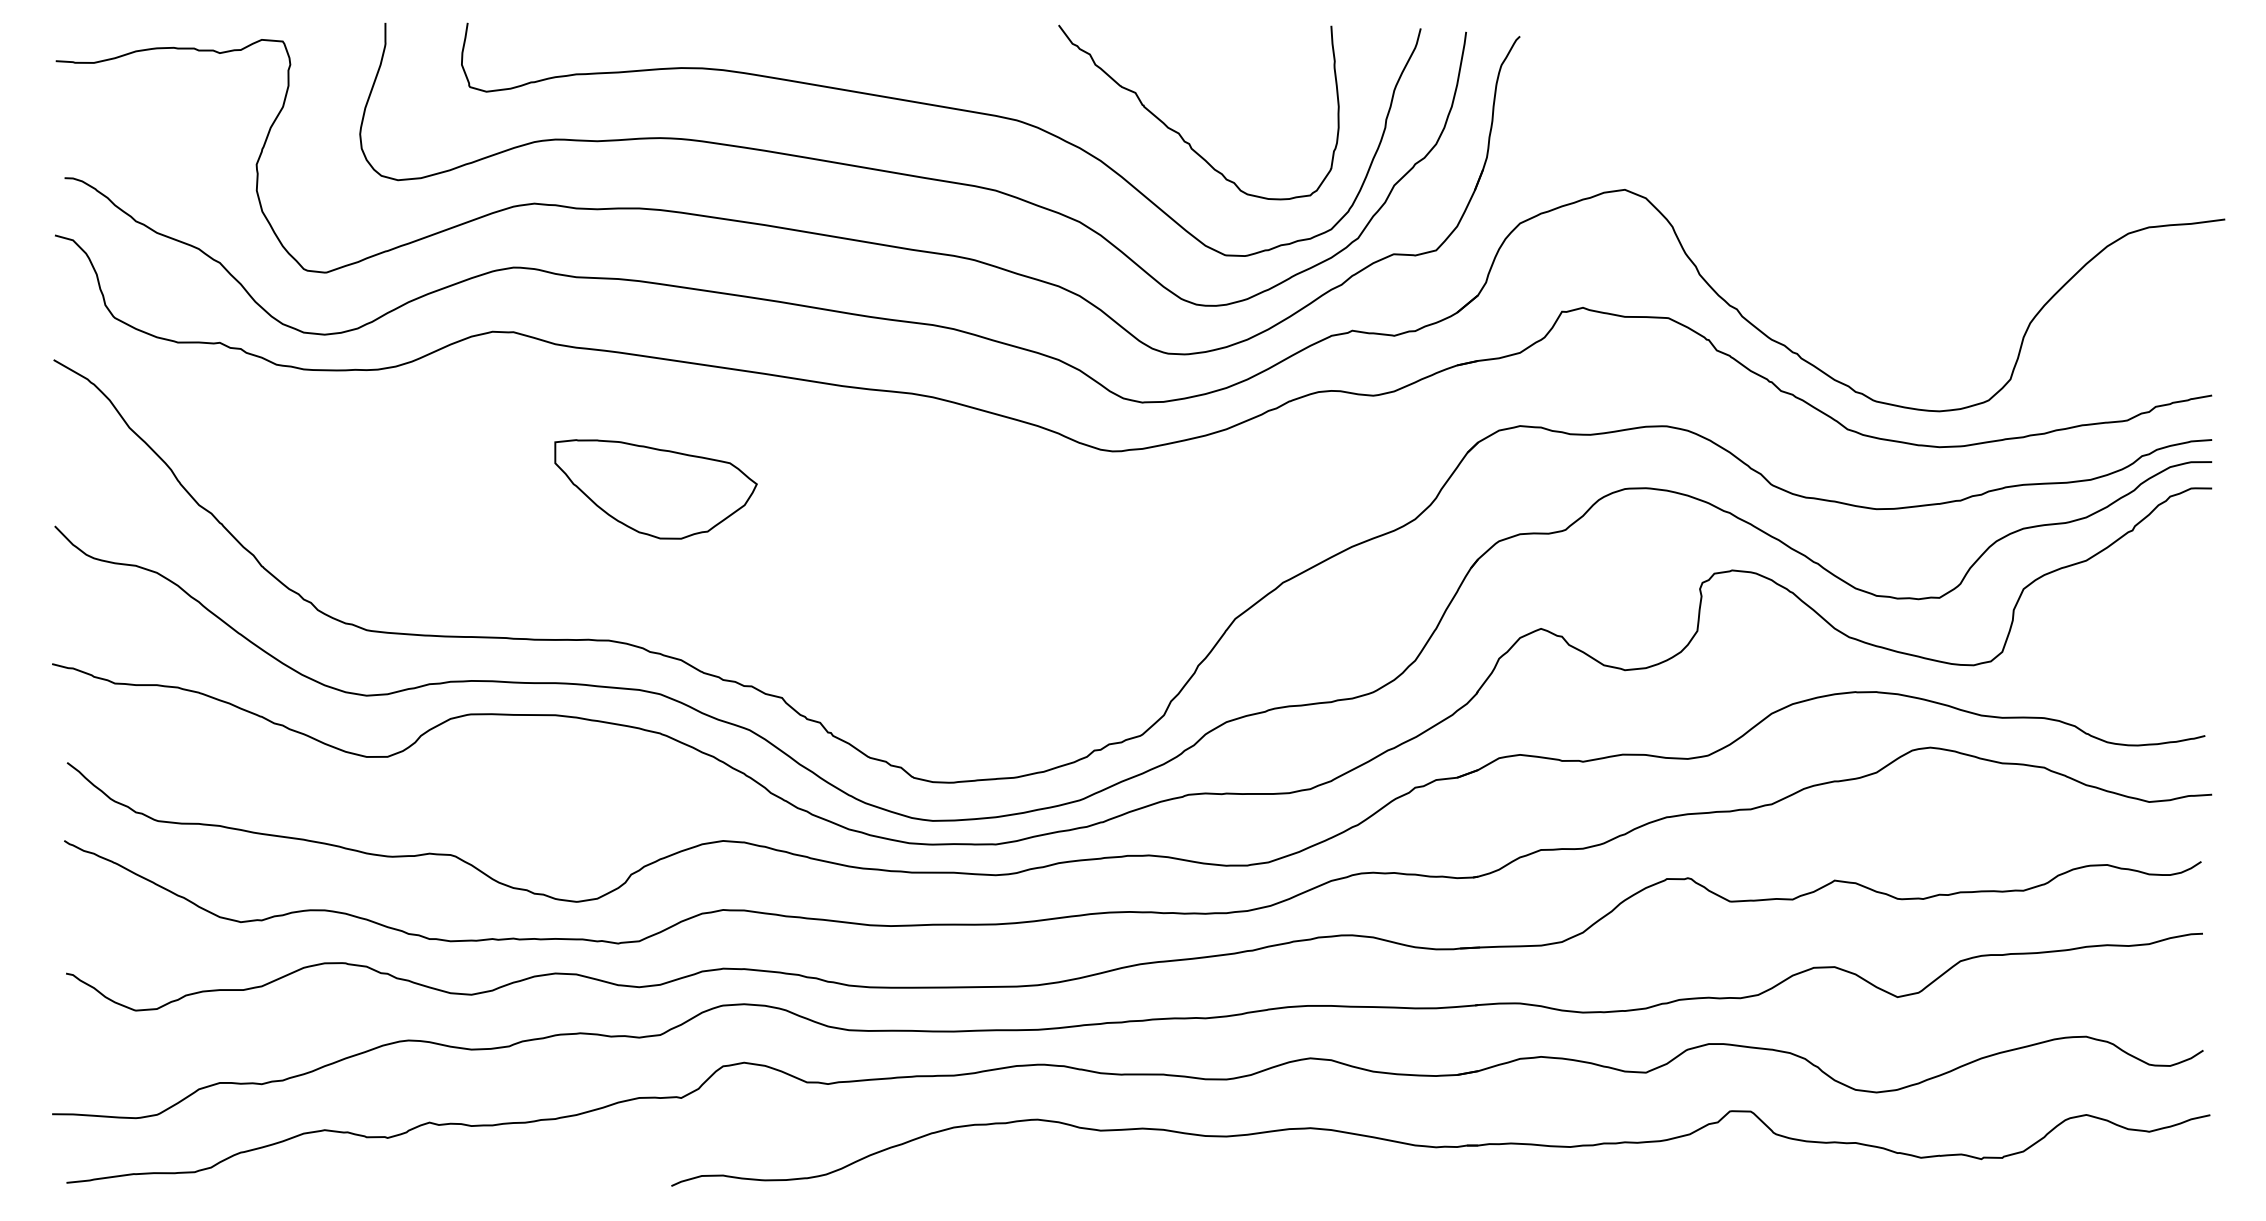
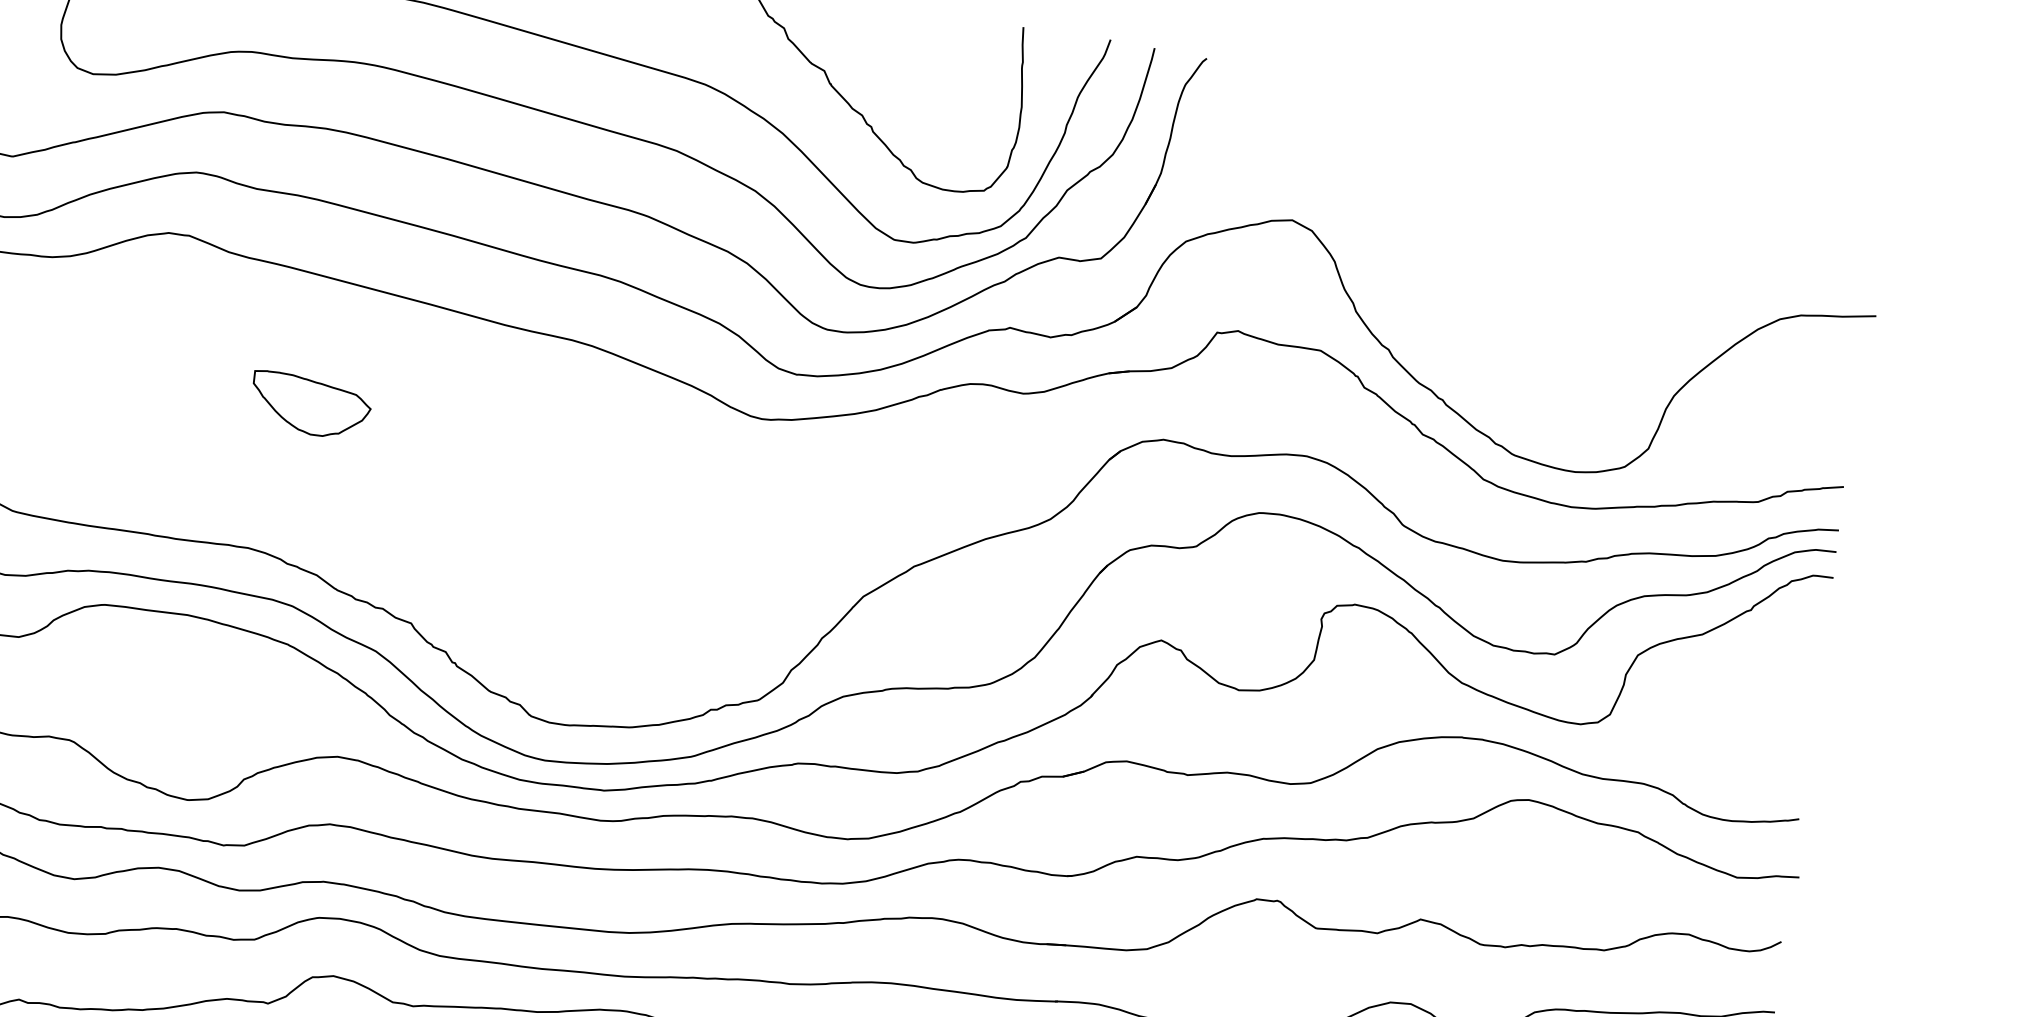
part: (655, 489) -> (310, 405), size x0.6

